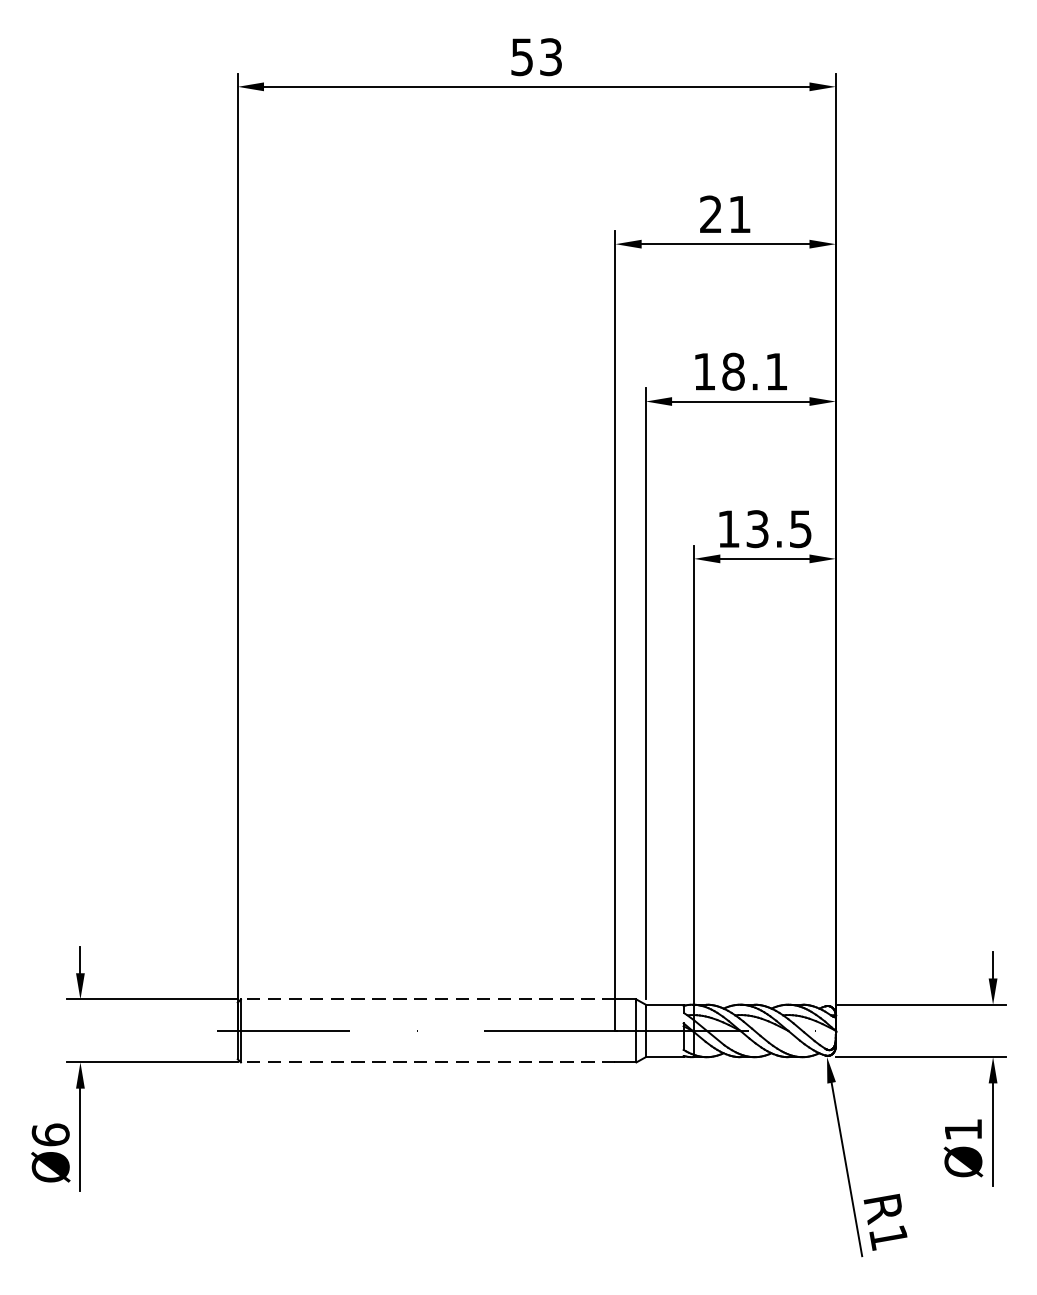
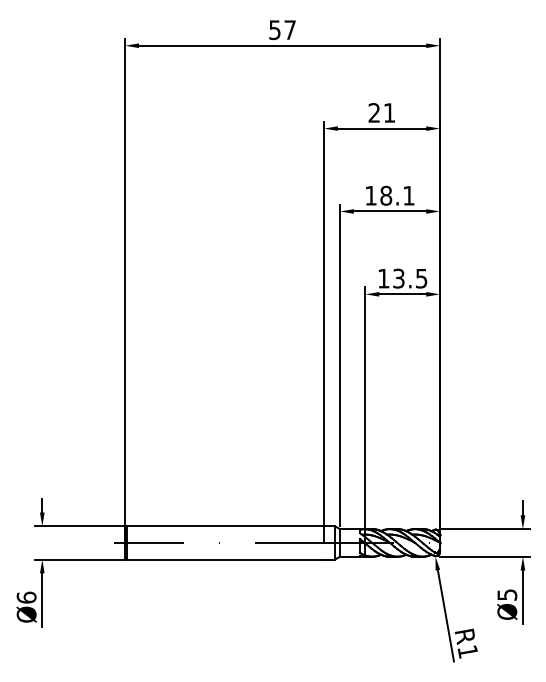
text: (549, 57) -> (289, 30), 53 -> 57
line: (428, 999) -> (225, 526), dashed -> solid
line: (428, 1062) -> (225, 559), dashed -> solid
text: (963, 1128) -> (507, 594), Ø1 -> Ø5

